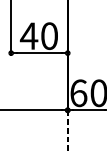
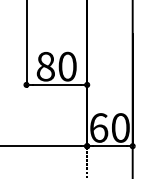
text: (28, 35) -> (45, 66), 40 -> 80

